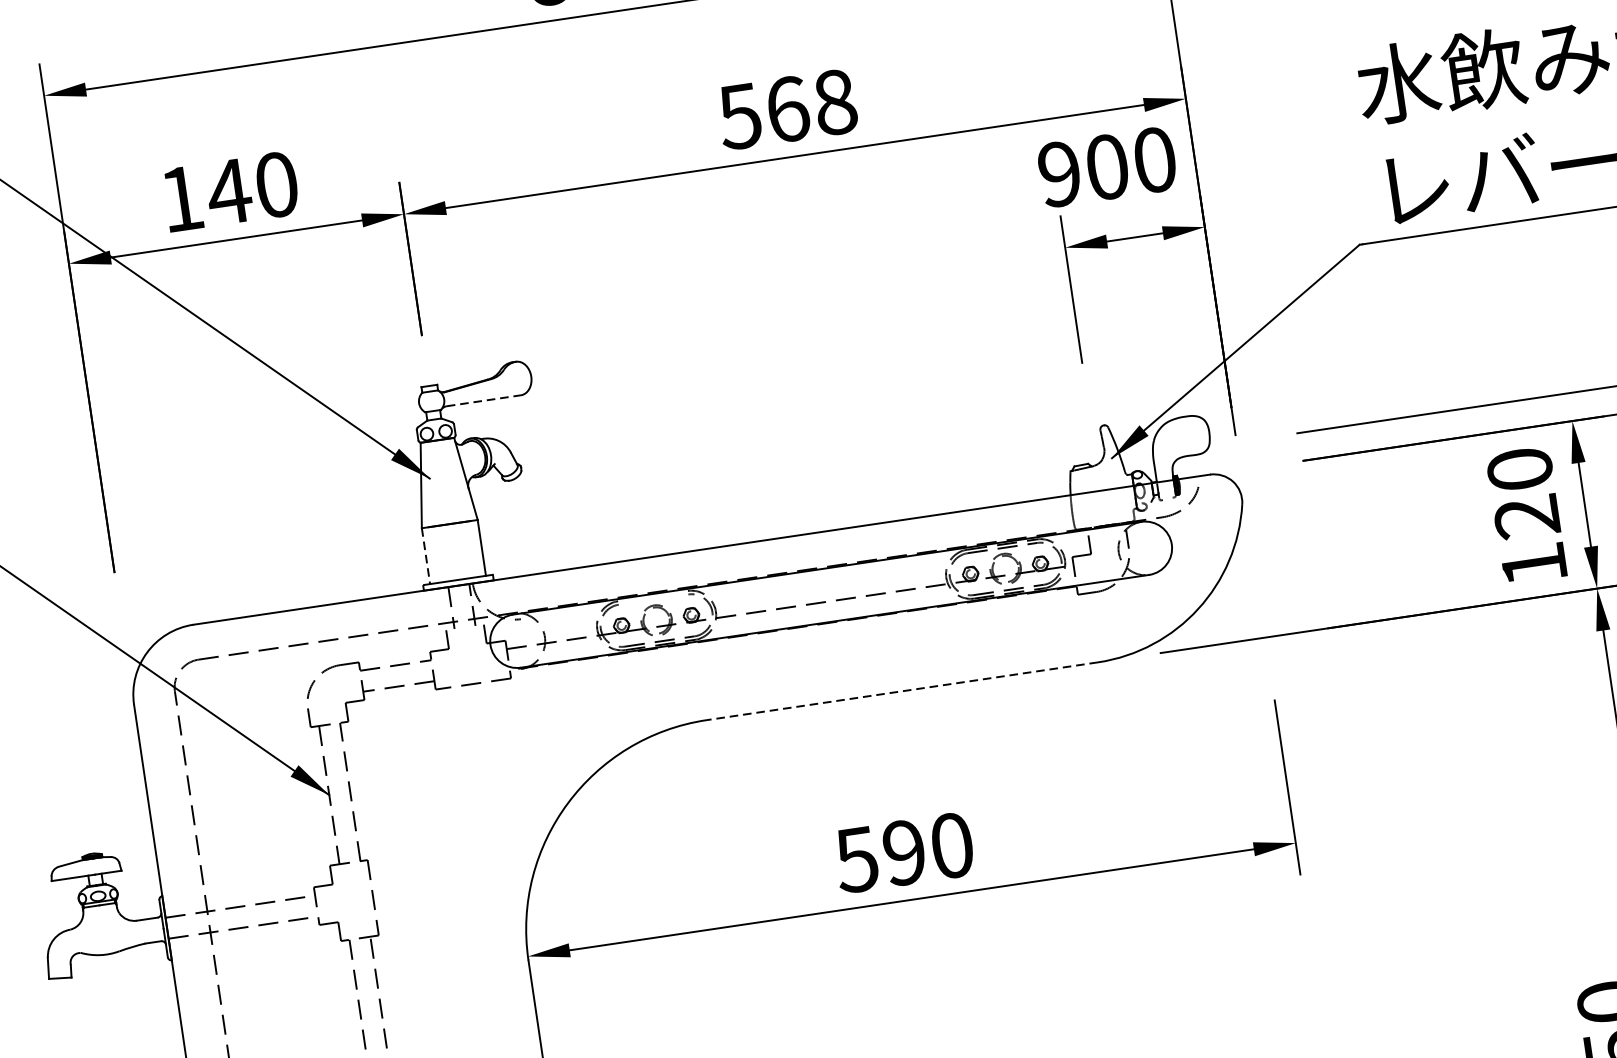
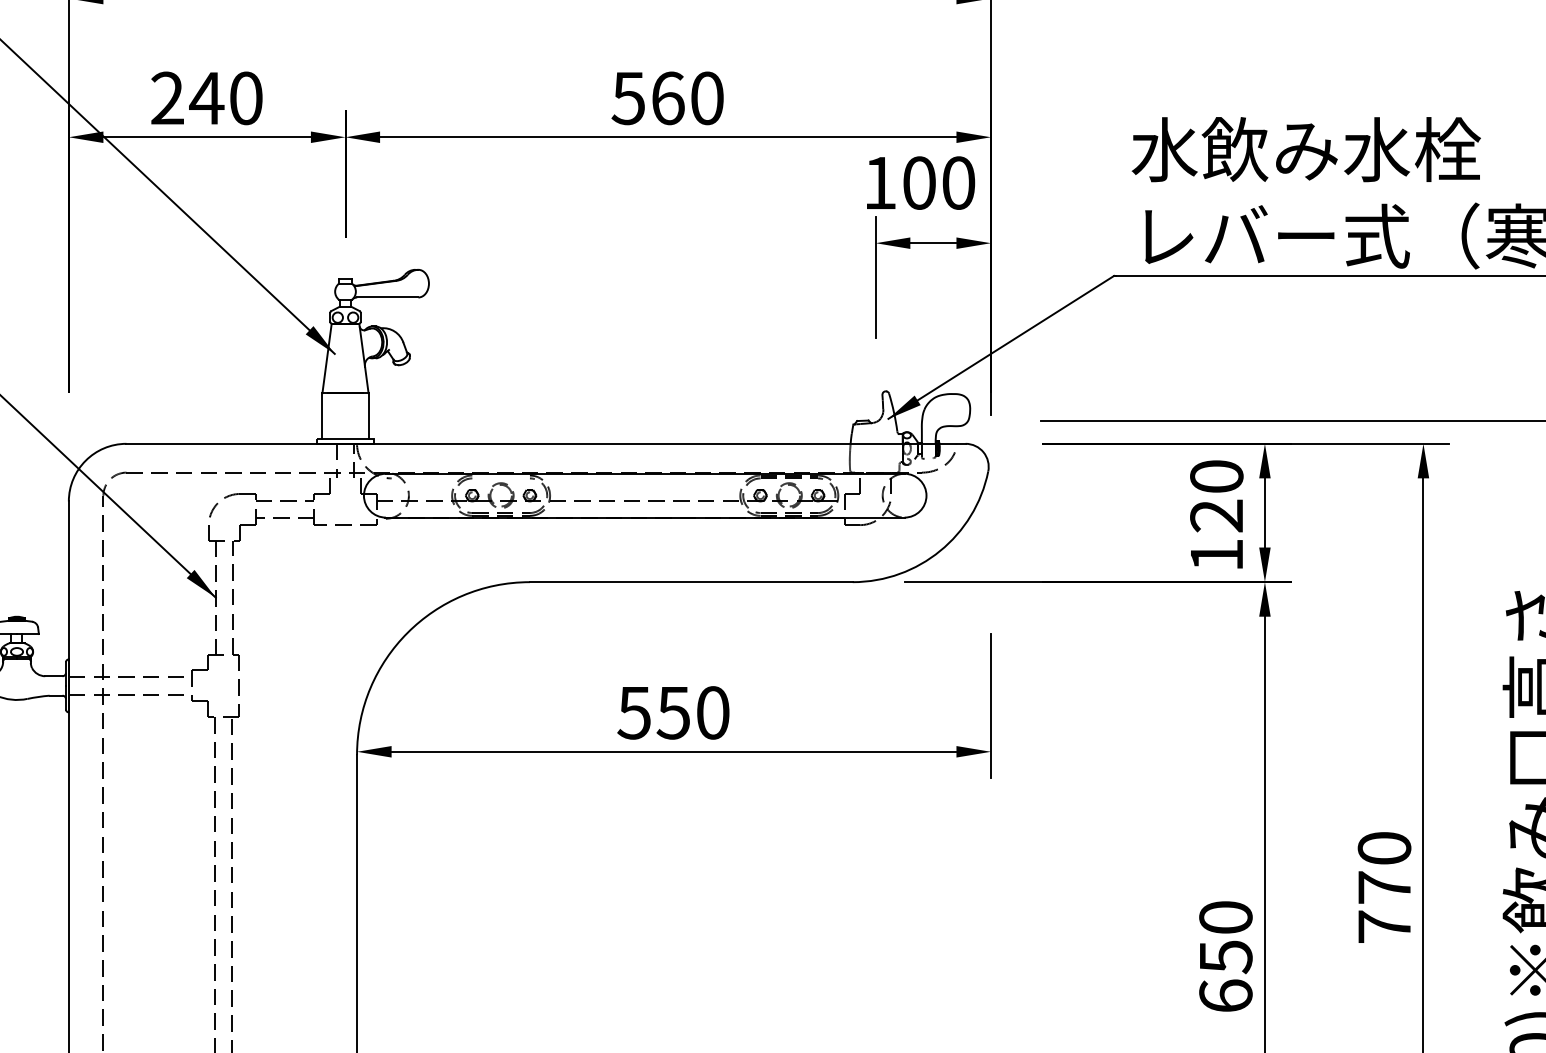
text: (835, 101) -> (707, 97), 568 -> 560
text: (1060, 173) -> (880, 182), 900 -> 100
text: (181, 197) -> (167, 97), 140 -> 240
line: (483, 400) -> (387, 297), dashed -> solid
line: (426, 556) -> (322, 416), dashed -> solid
line: (901, 691) -> (690, 582), dashed -> solid
text: (902, 852) -> (672, 712), 590 -> 550

